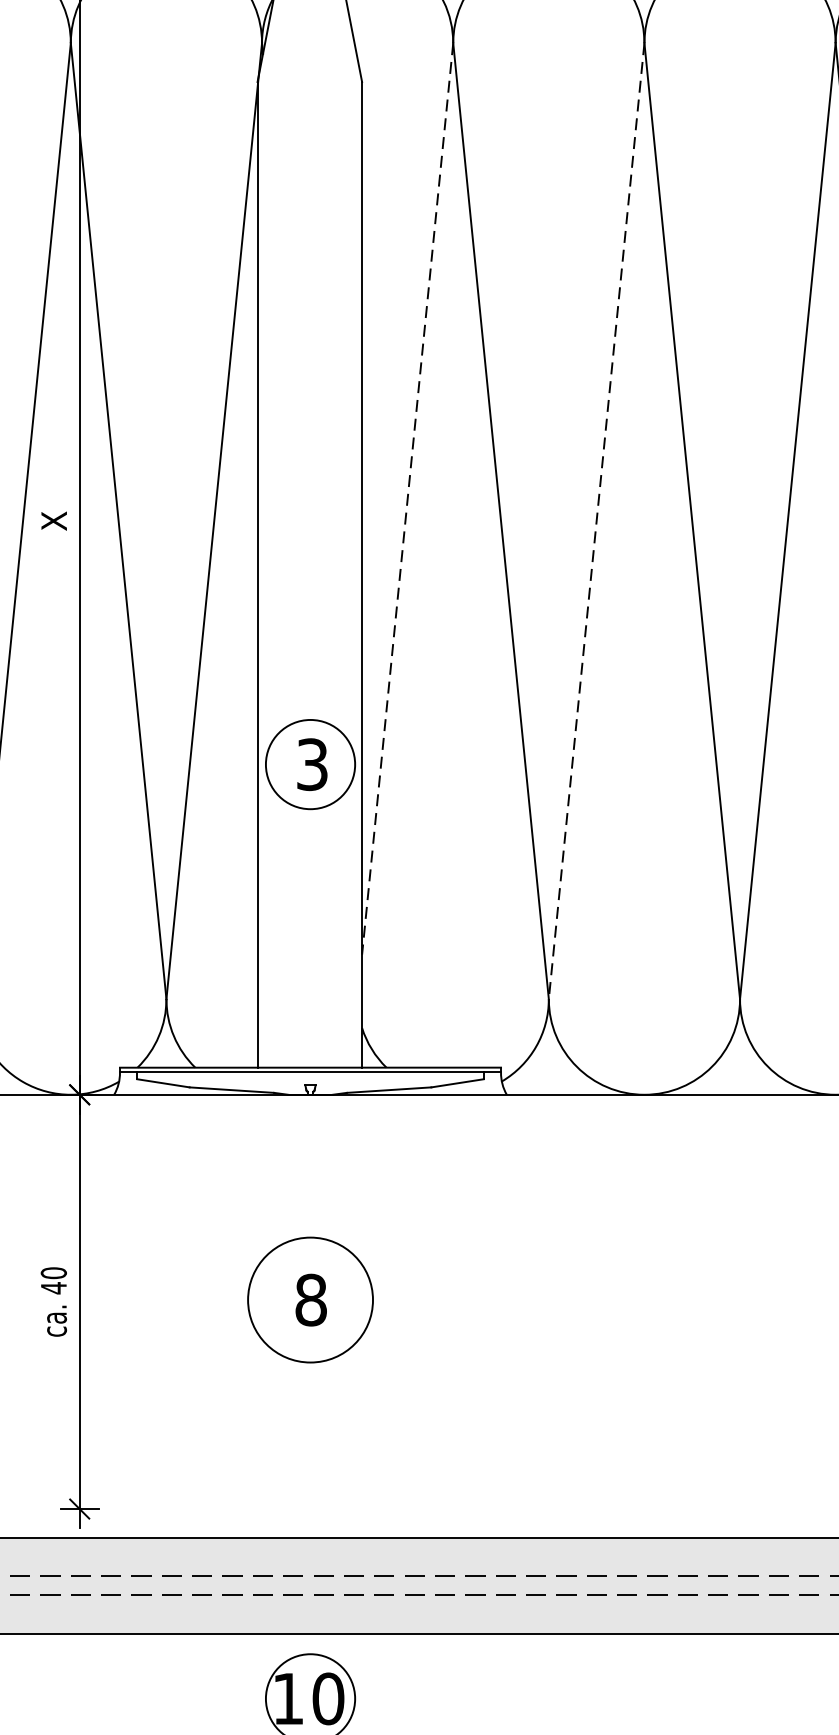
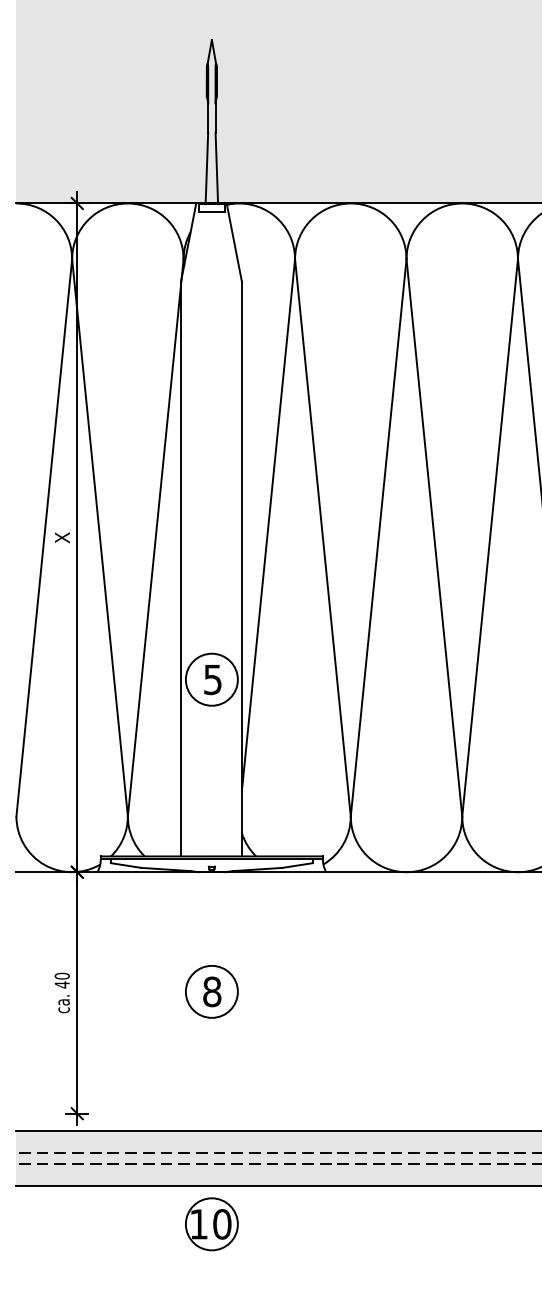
line: (407, 498) -> (268, 524), dashed -> solid
line: (596, 522) -> (378, 538), dashed -> solid
text: (313, 764) -> (213, 679), 3 -> 5
circle: (309, 1299) -> (211, 991), size x0.71

